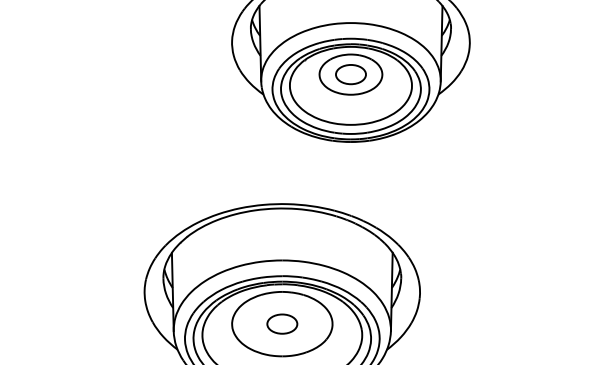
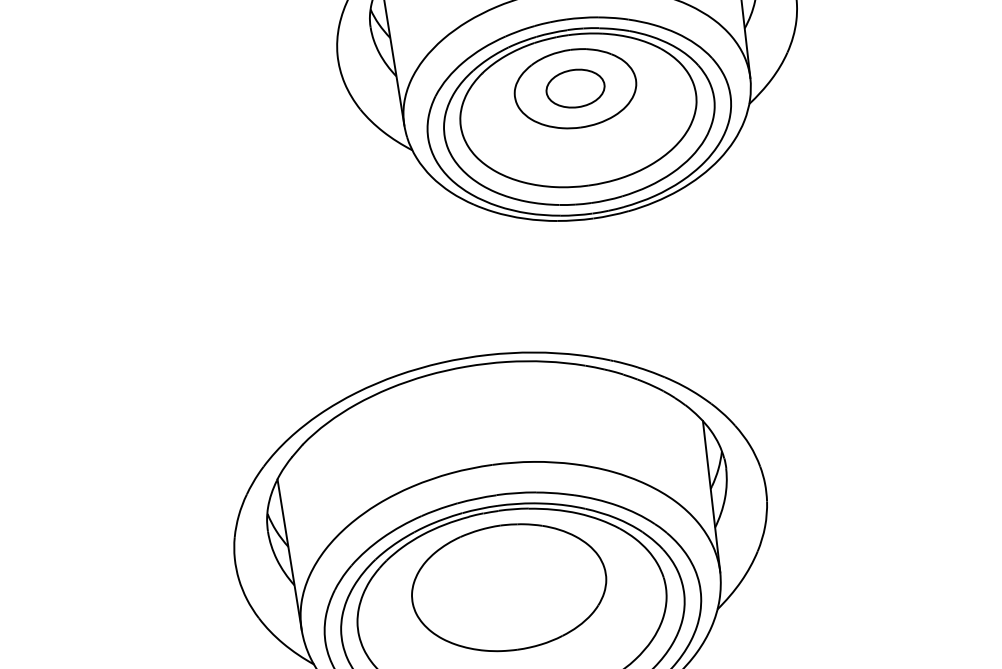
part: (282, 323) -> (509, 586), removed

